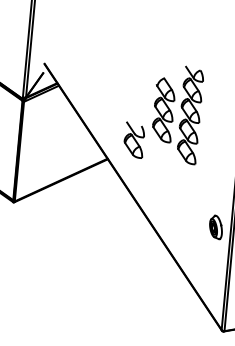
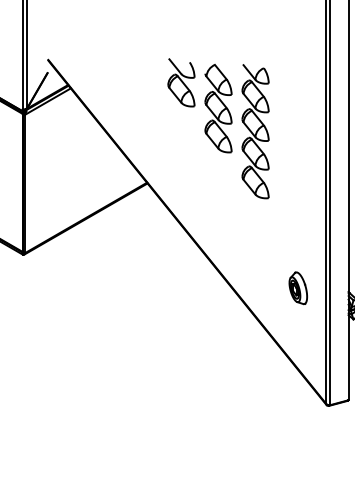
part: (190, 115) -> (255, 131), moved
part: (134, 140) -> (181, 82), moved
part: (215, 227) -> (297, 288), moved

